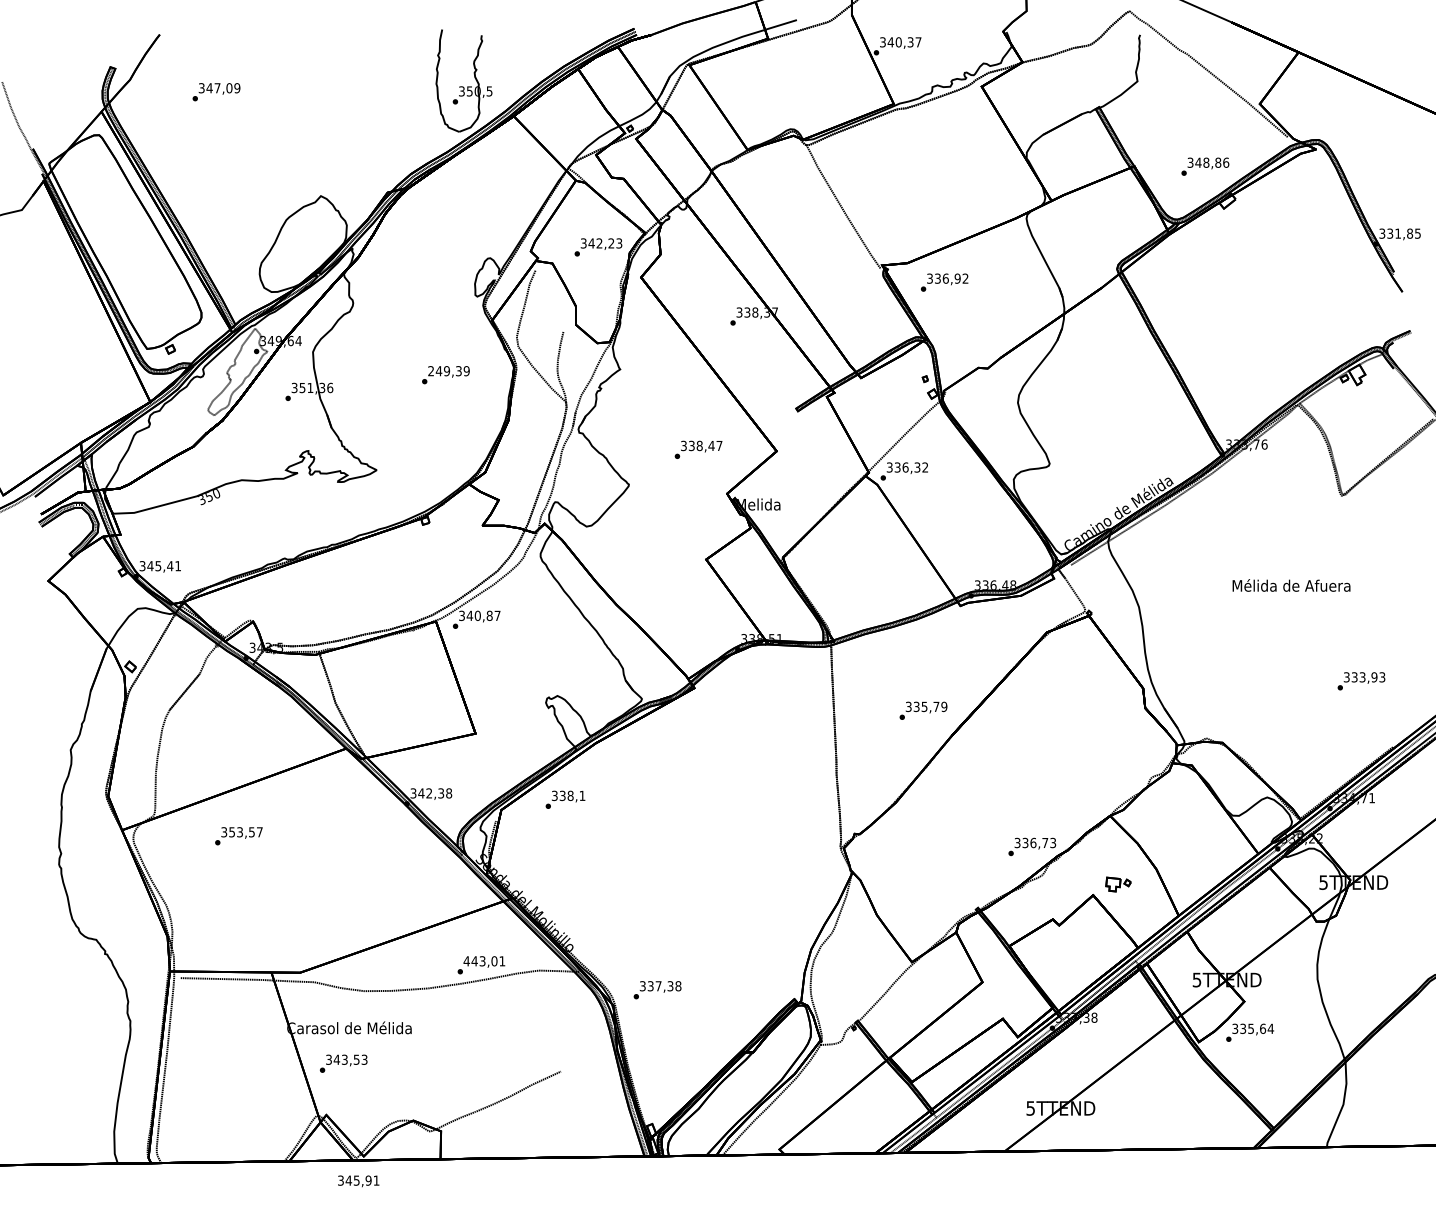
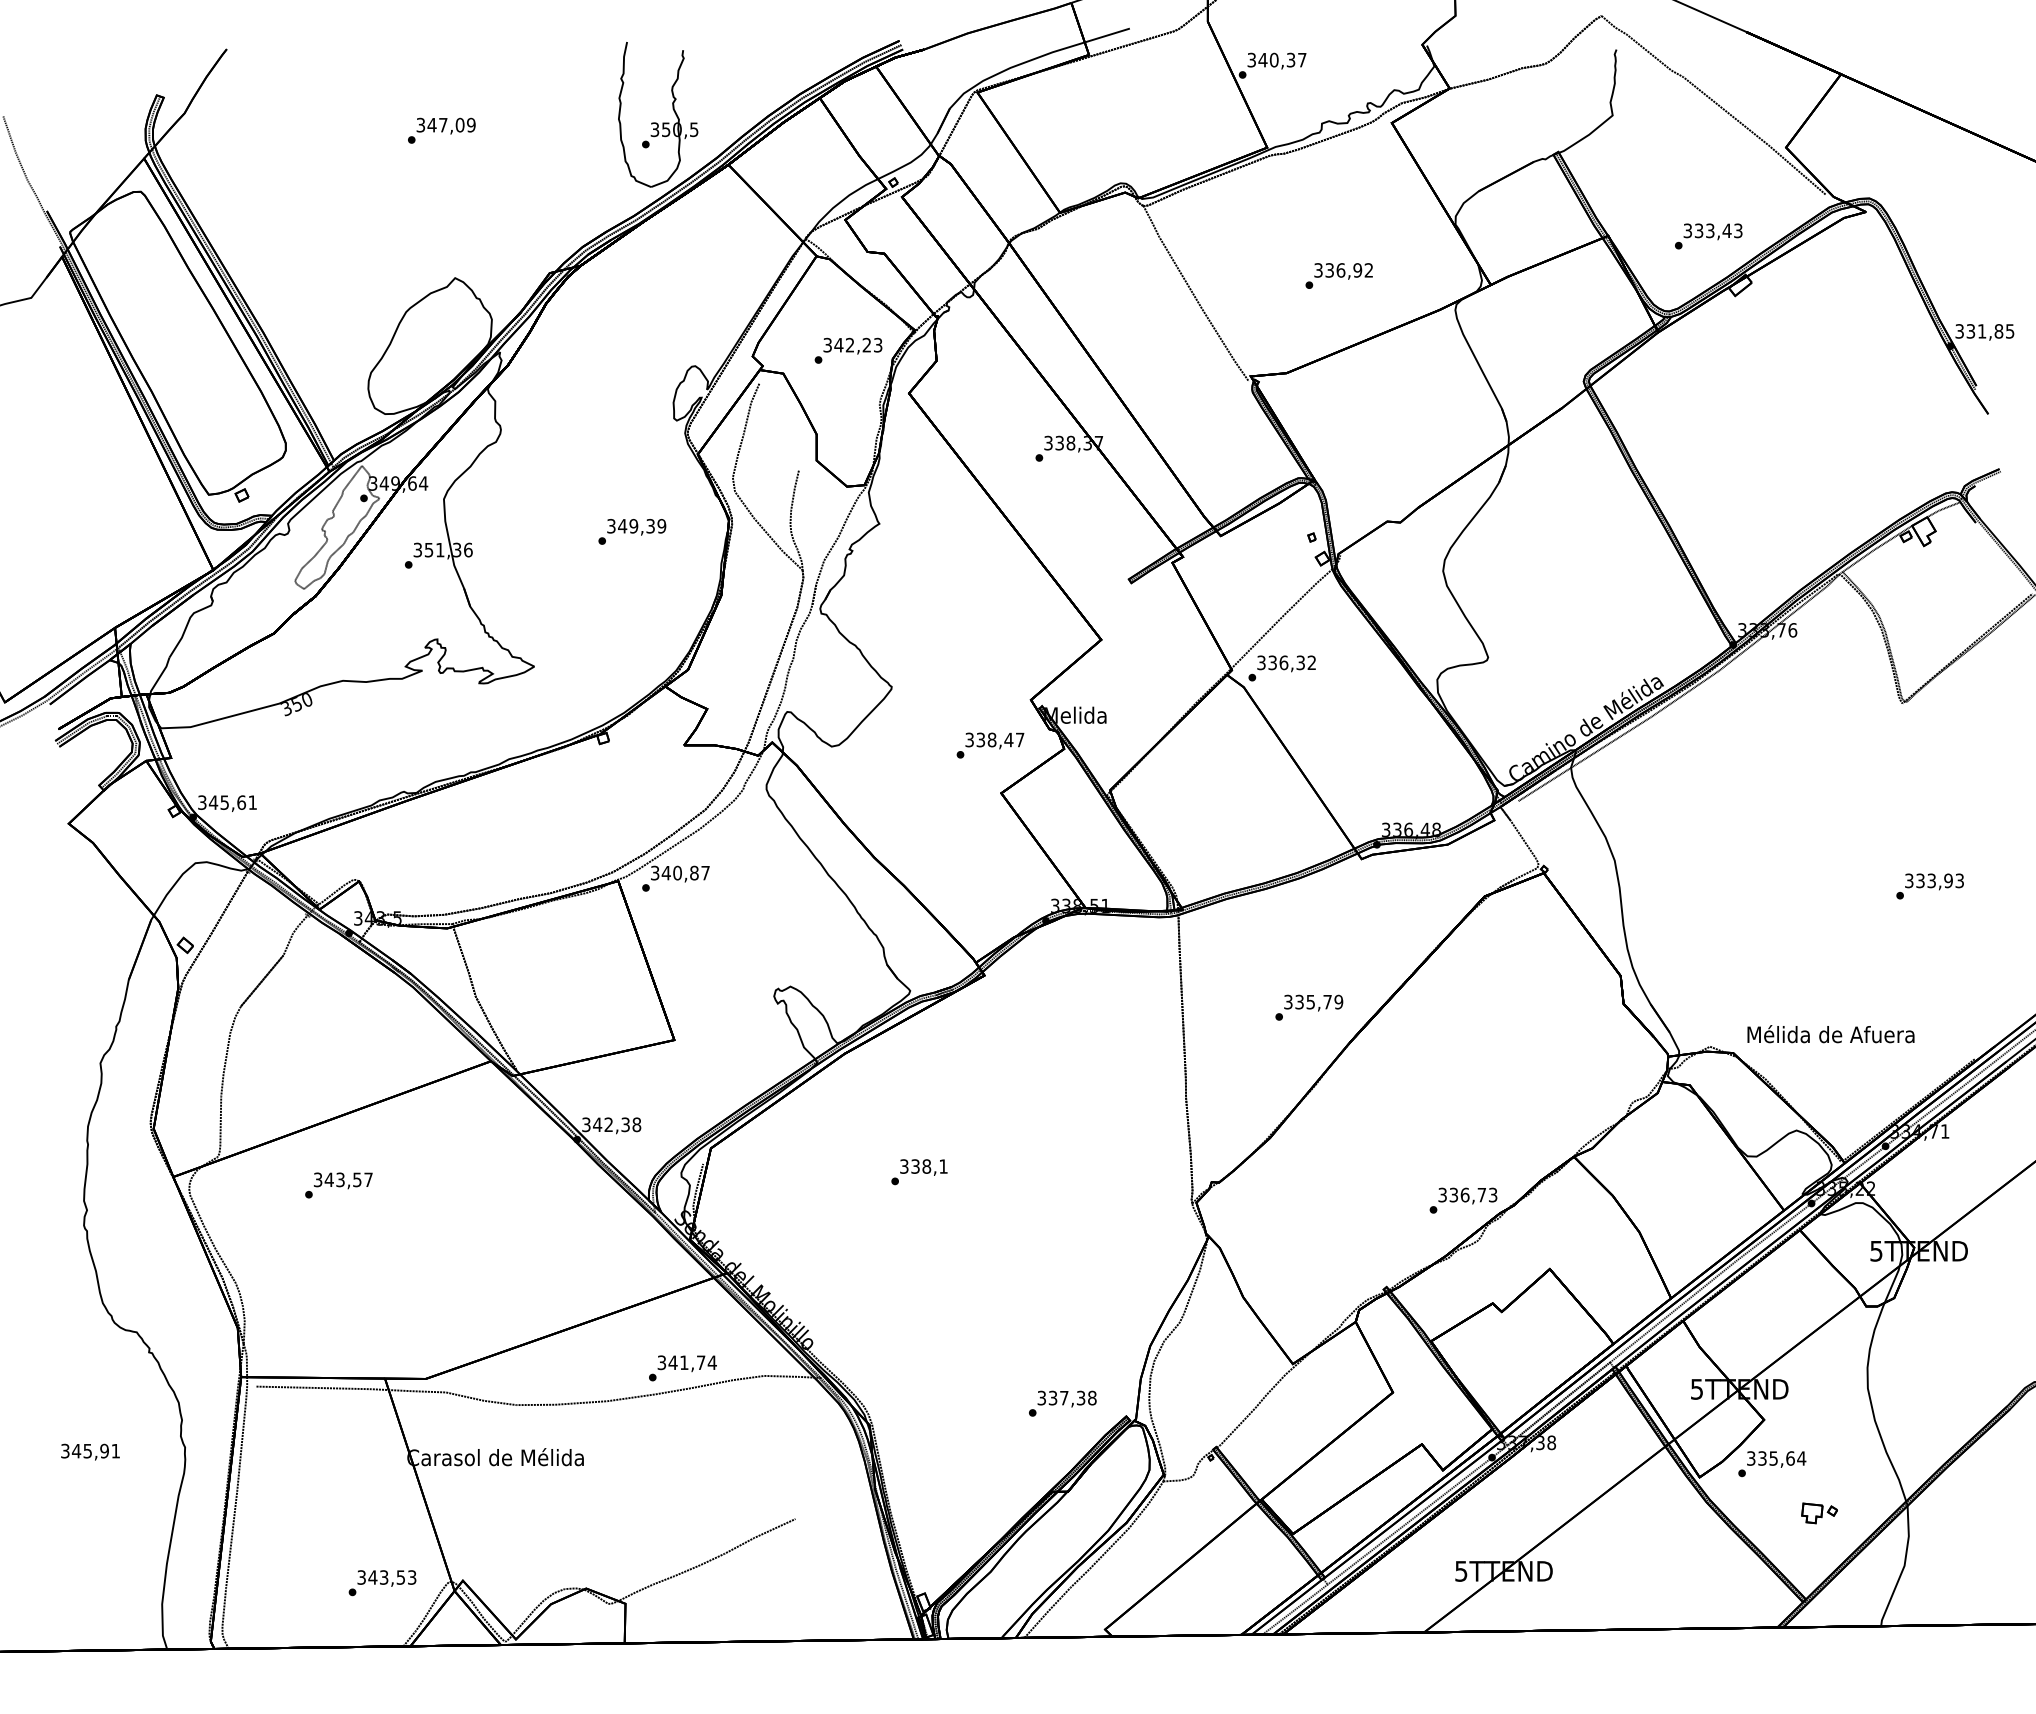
text: (216, 92) -> (441, 131), moved
text: (1212, 162) -> (1718, 230), 348,86 -> 333,43
text: (944, 282) -> (1339, 275), moved
text: (431, 371) -> (611, 526), 249,39 -> 349,39
text: (698, 449) -> (990, 745), moved
text: (170, 566) -> (241, 803), 345,41 -> 345,61
text: (1291, 585) -> (1830, 1034), moved
text: (1361, 681) -> (1930, 886), moved
text: (565, 799) -> (919, 1171), moved
text: (231, 832) -> (328, 1180), 353,57 -> 343,57
part: (1118, 884) -> (1819, 1513), moved
text: (484, 961) -> (687, 1363), 443,01 -> 341,74
text: (657, 990) -> (1062, 1404), moved
text: (343, 1063) -> (382, 1582), moved
text: (358, 1181) -> (90, 1452), moved

